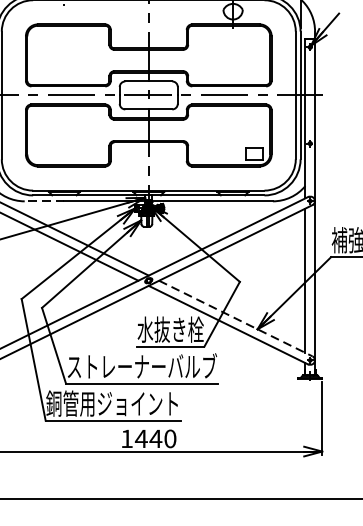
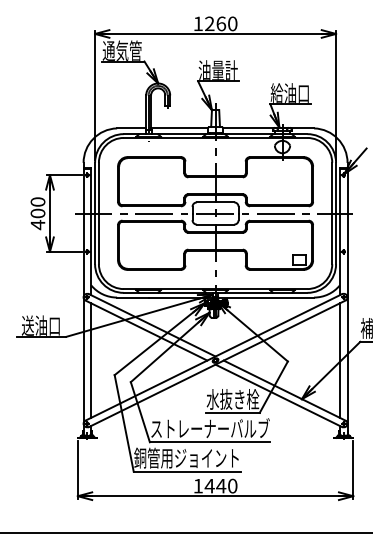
line: (44, 201) -> (132, 297), dashed -> solid
line: (235, 318) -> (284, 390), dashed -> solid

